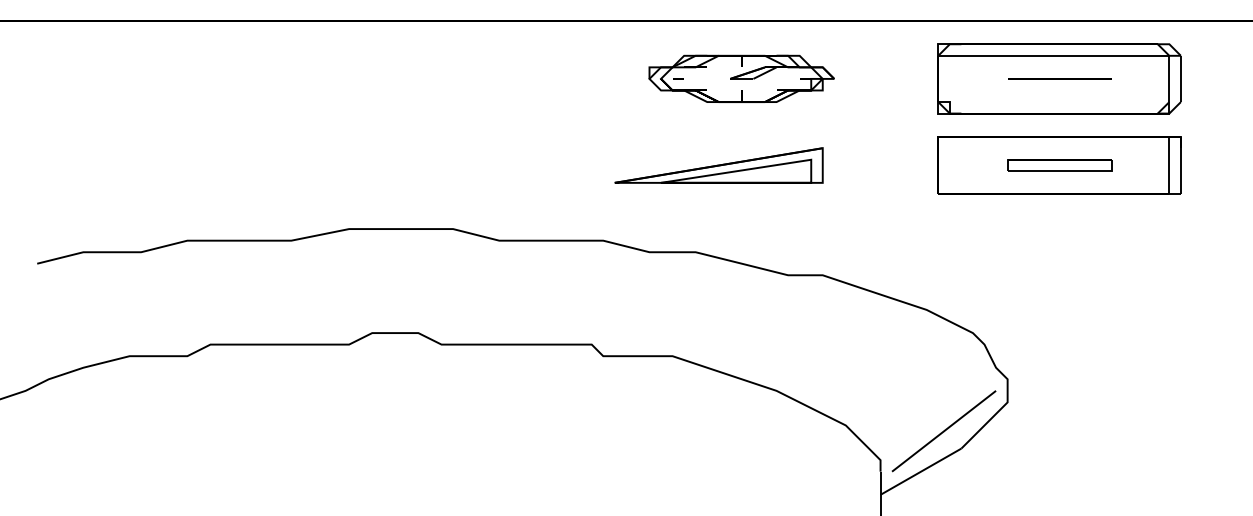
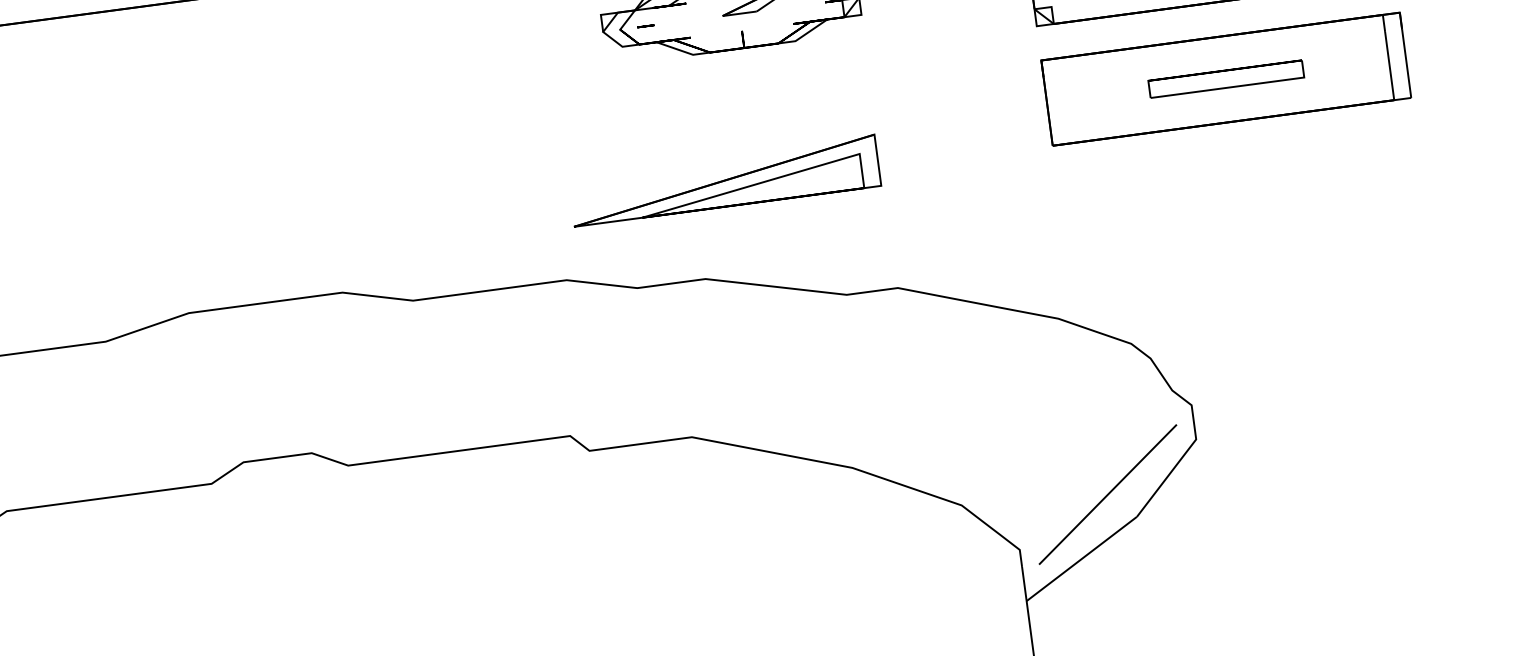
part: (718, 165) -> (723, 180), moved

